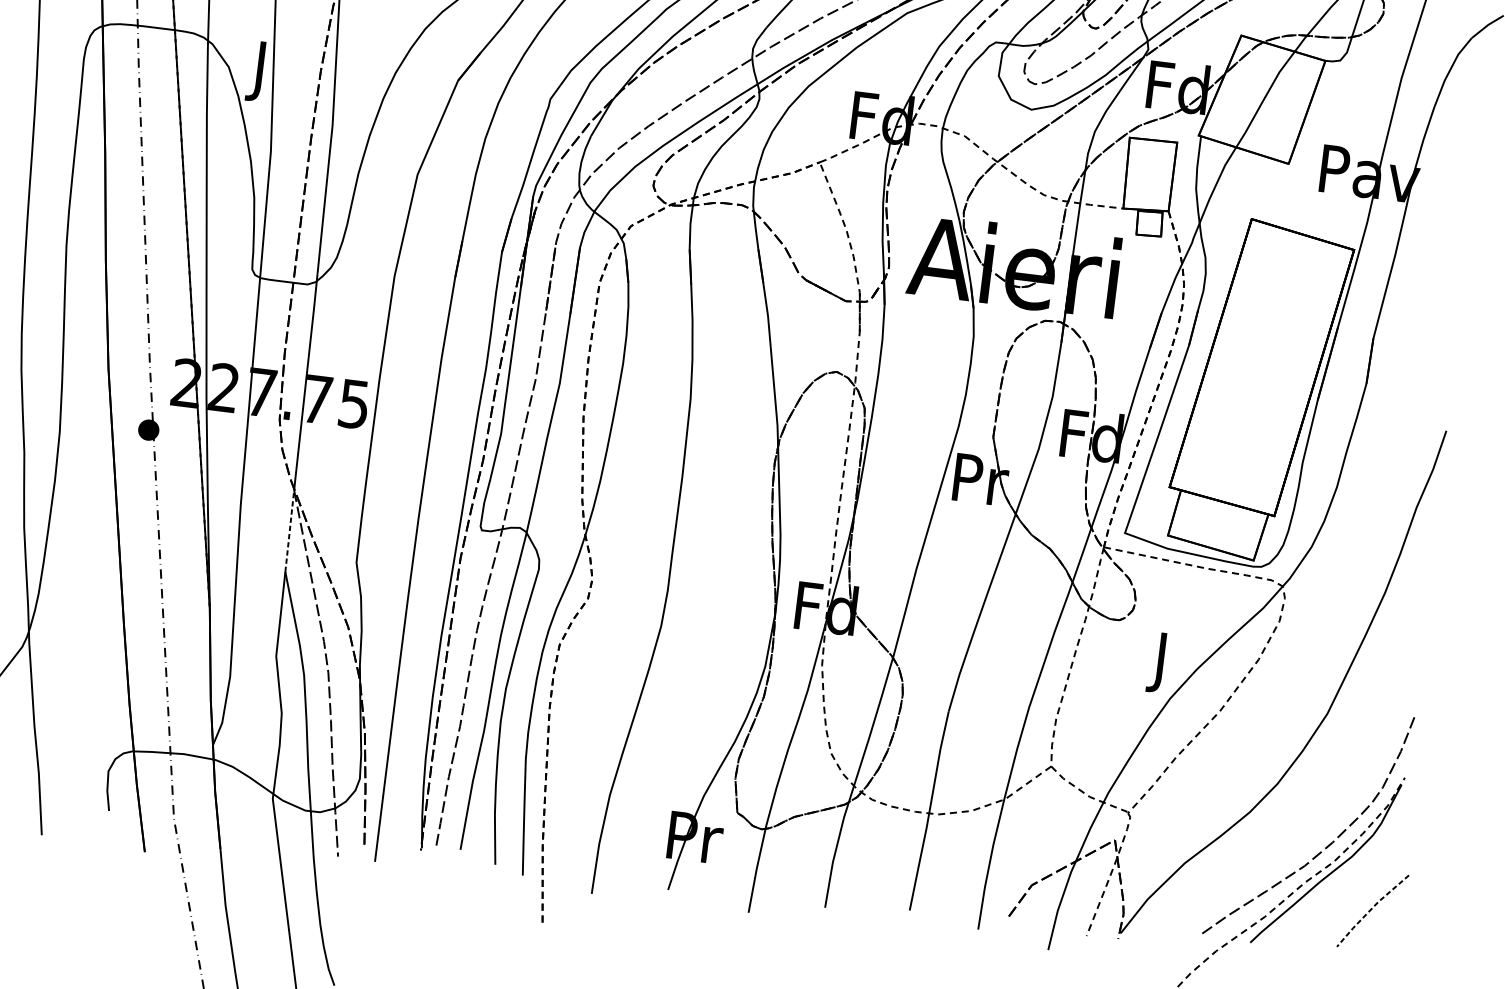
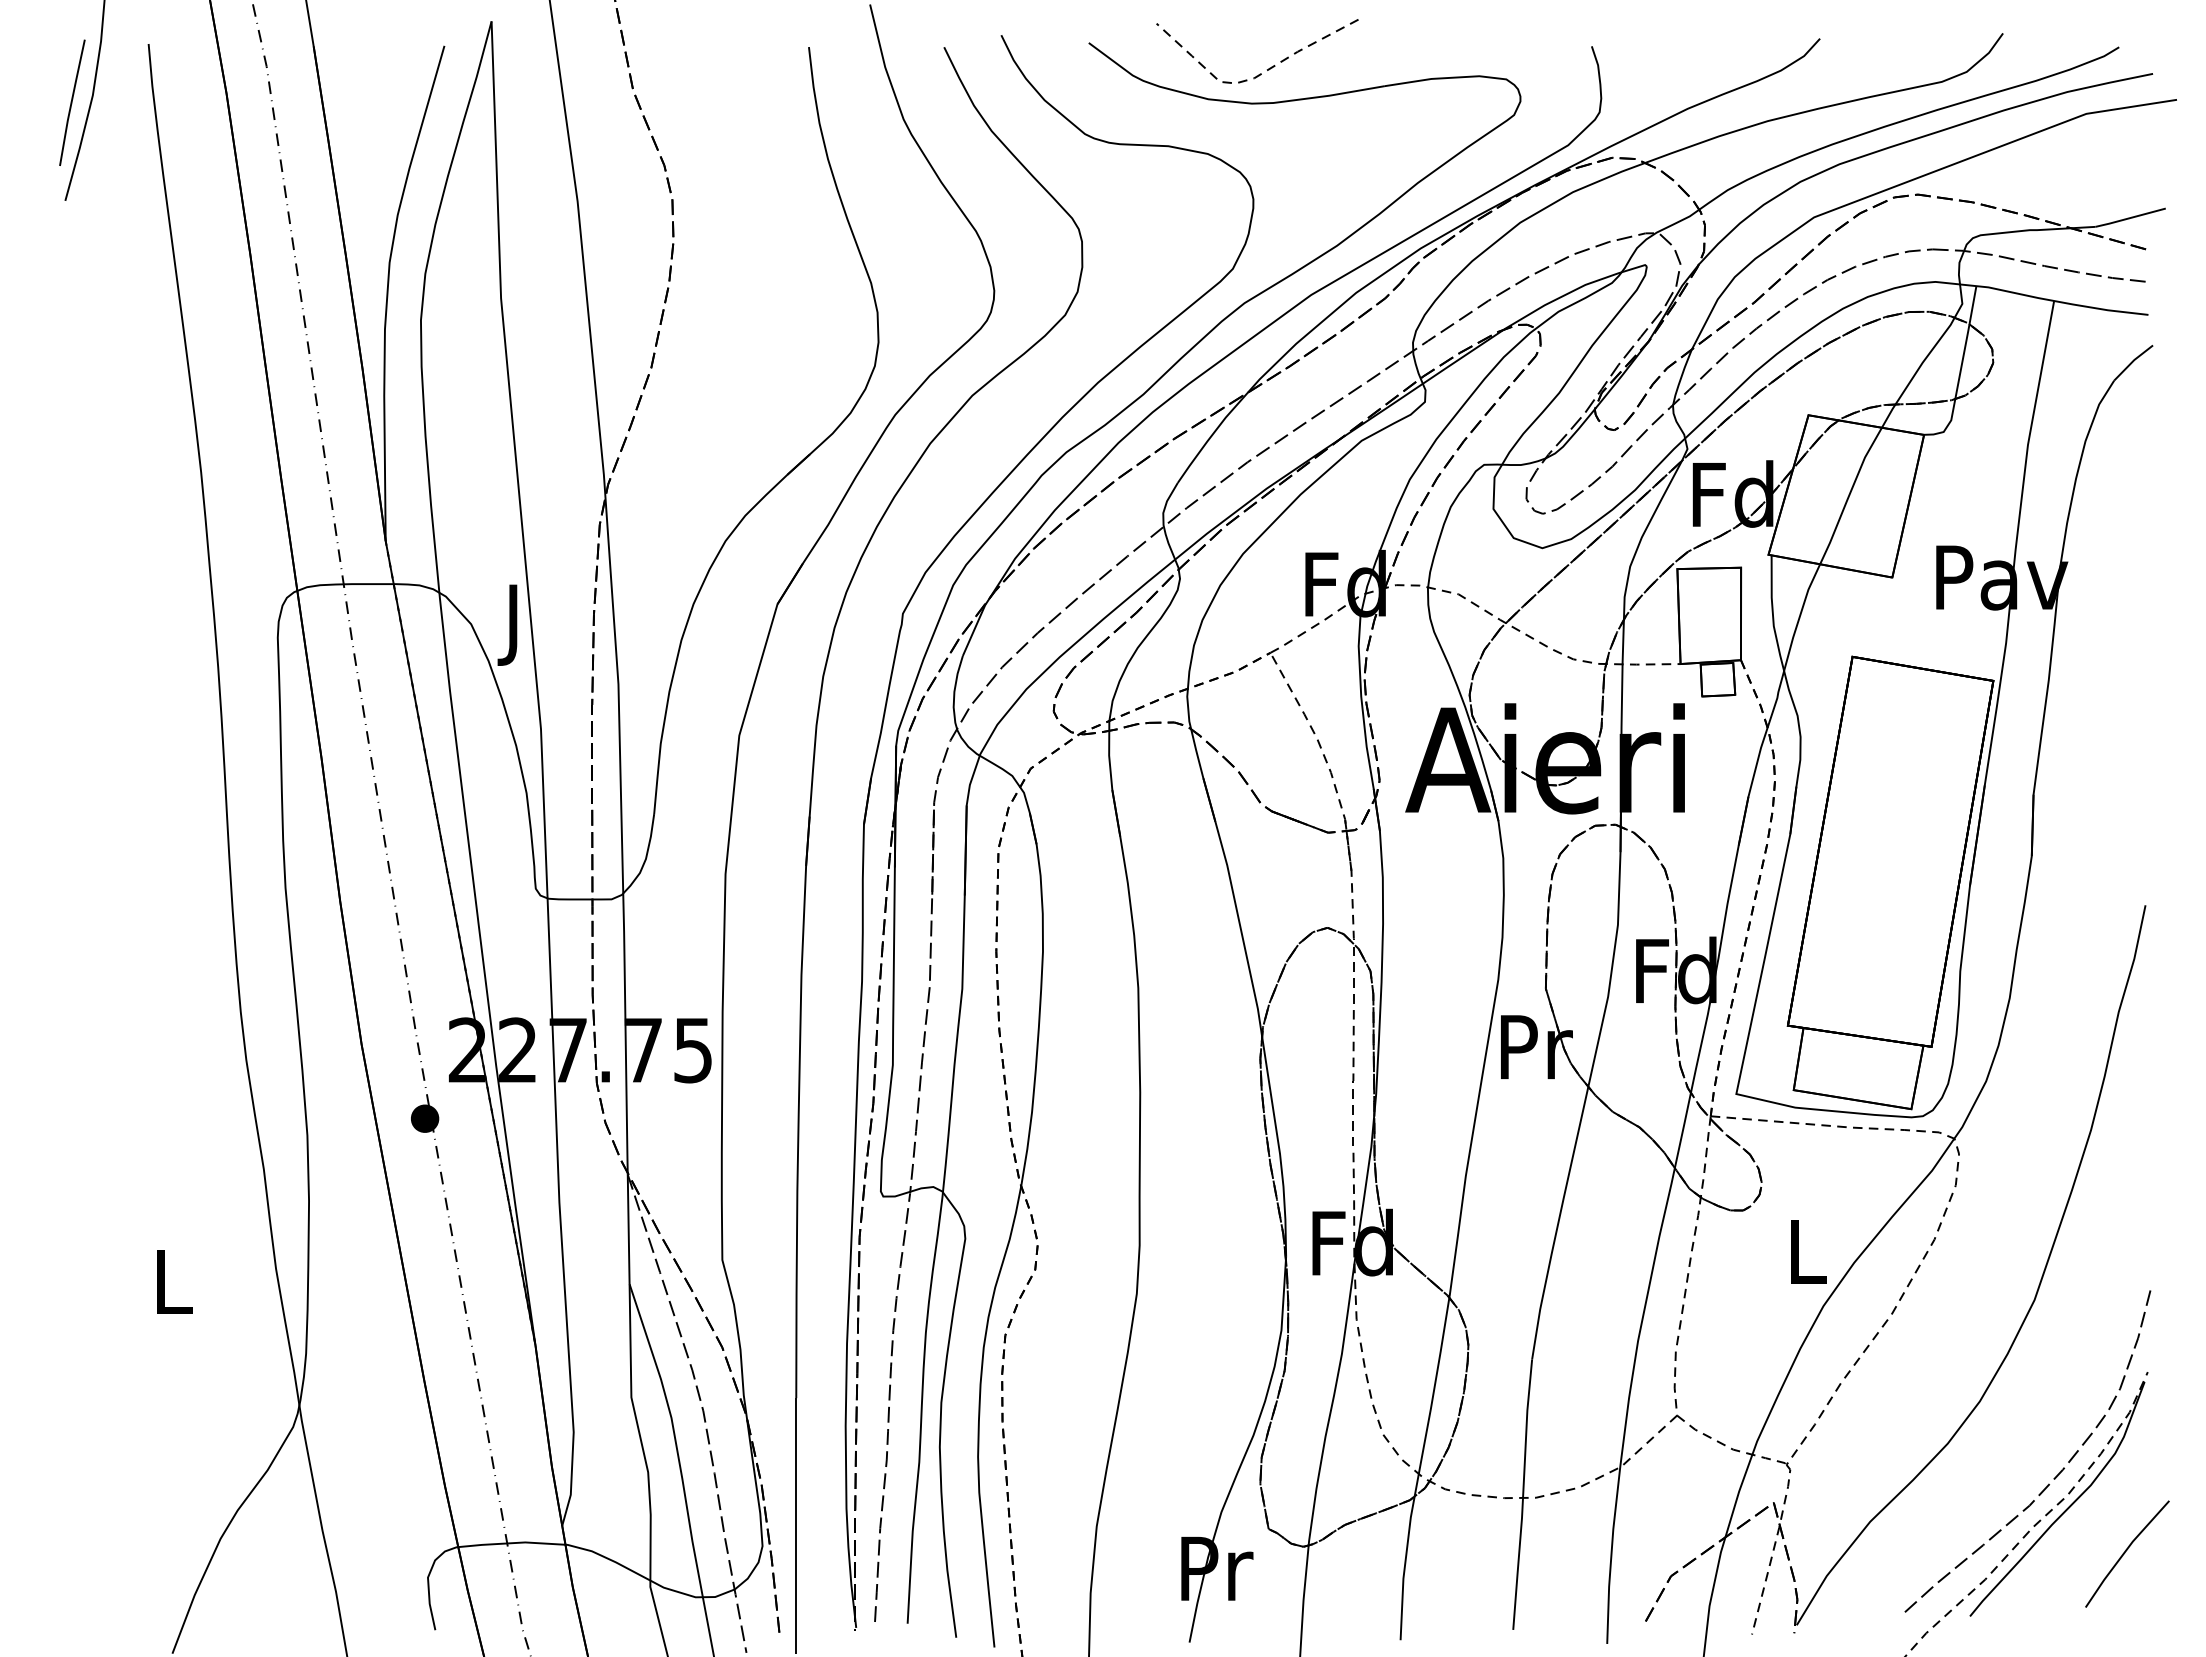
line: (289, 531) -> (628, 1229), dashed -> solid
text: (1162, 662) -> (1807, 1259), J -> L
line: (1370, 909) -> (2124, 1552), dashed -> solid

